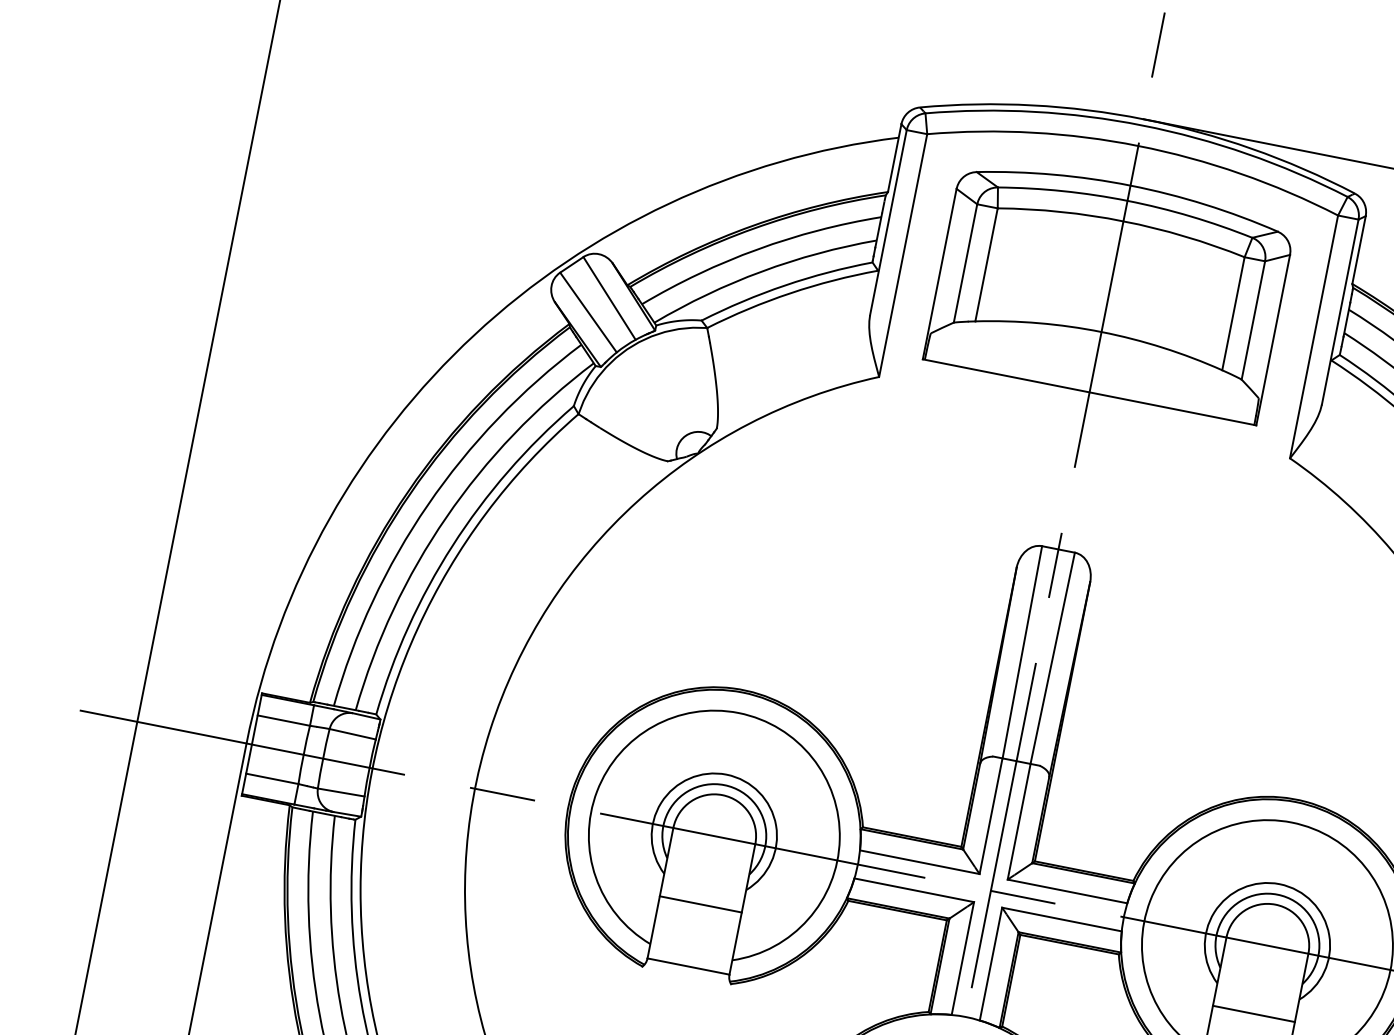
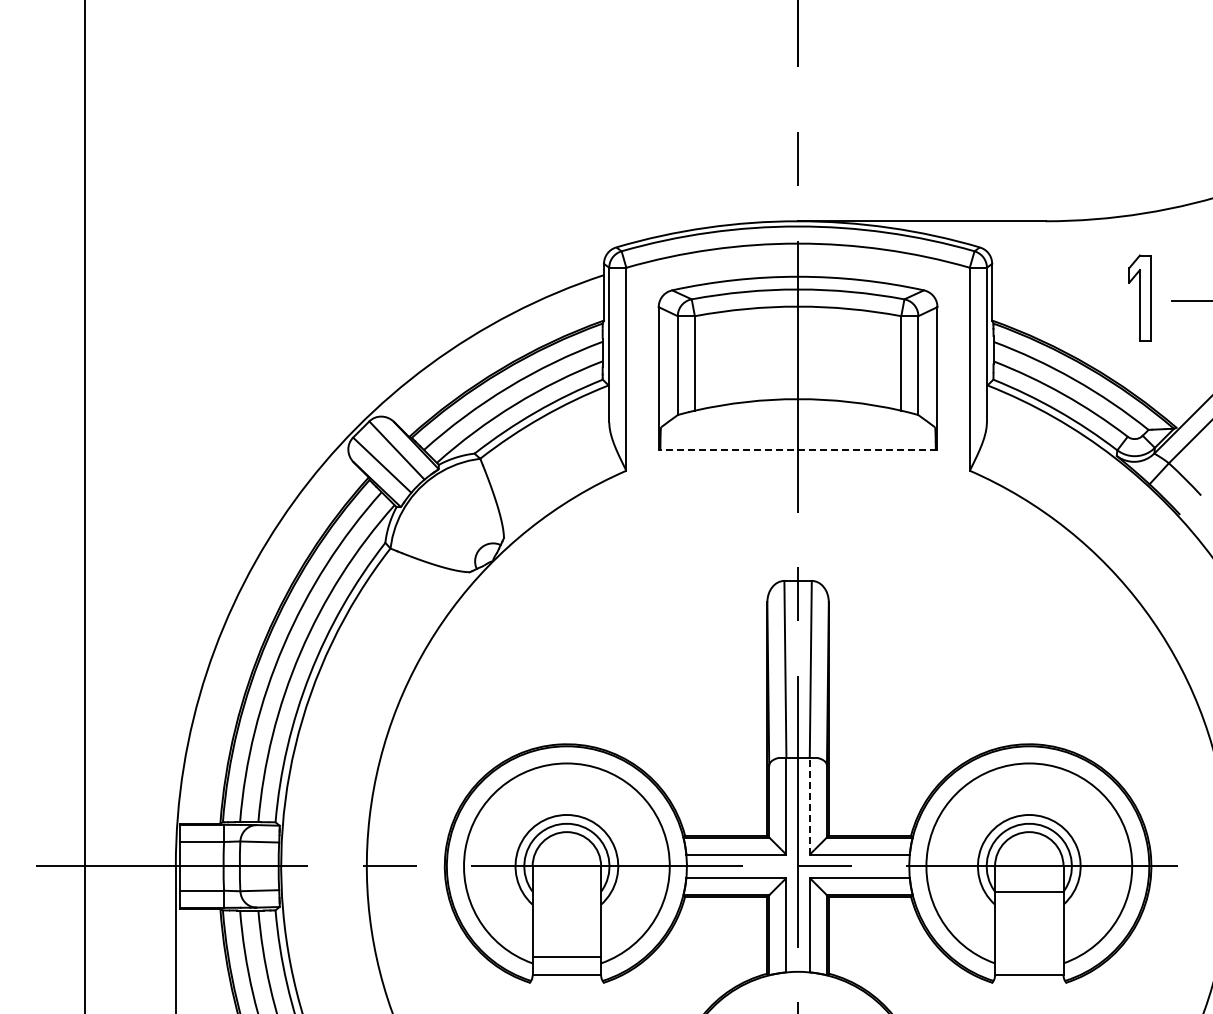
line: (1088, 392) -> (797, 449), solid -> dashed
line: (1018, 820) -> (809, 805), solid -> dashed
line: (700, 904) -> (566, 957), moved
line: (1254, 1014) -> (1029, 892), moved

